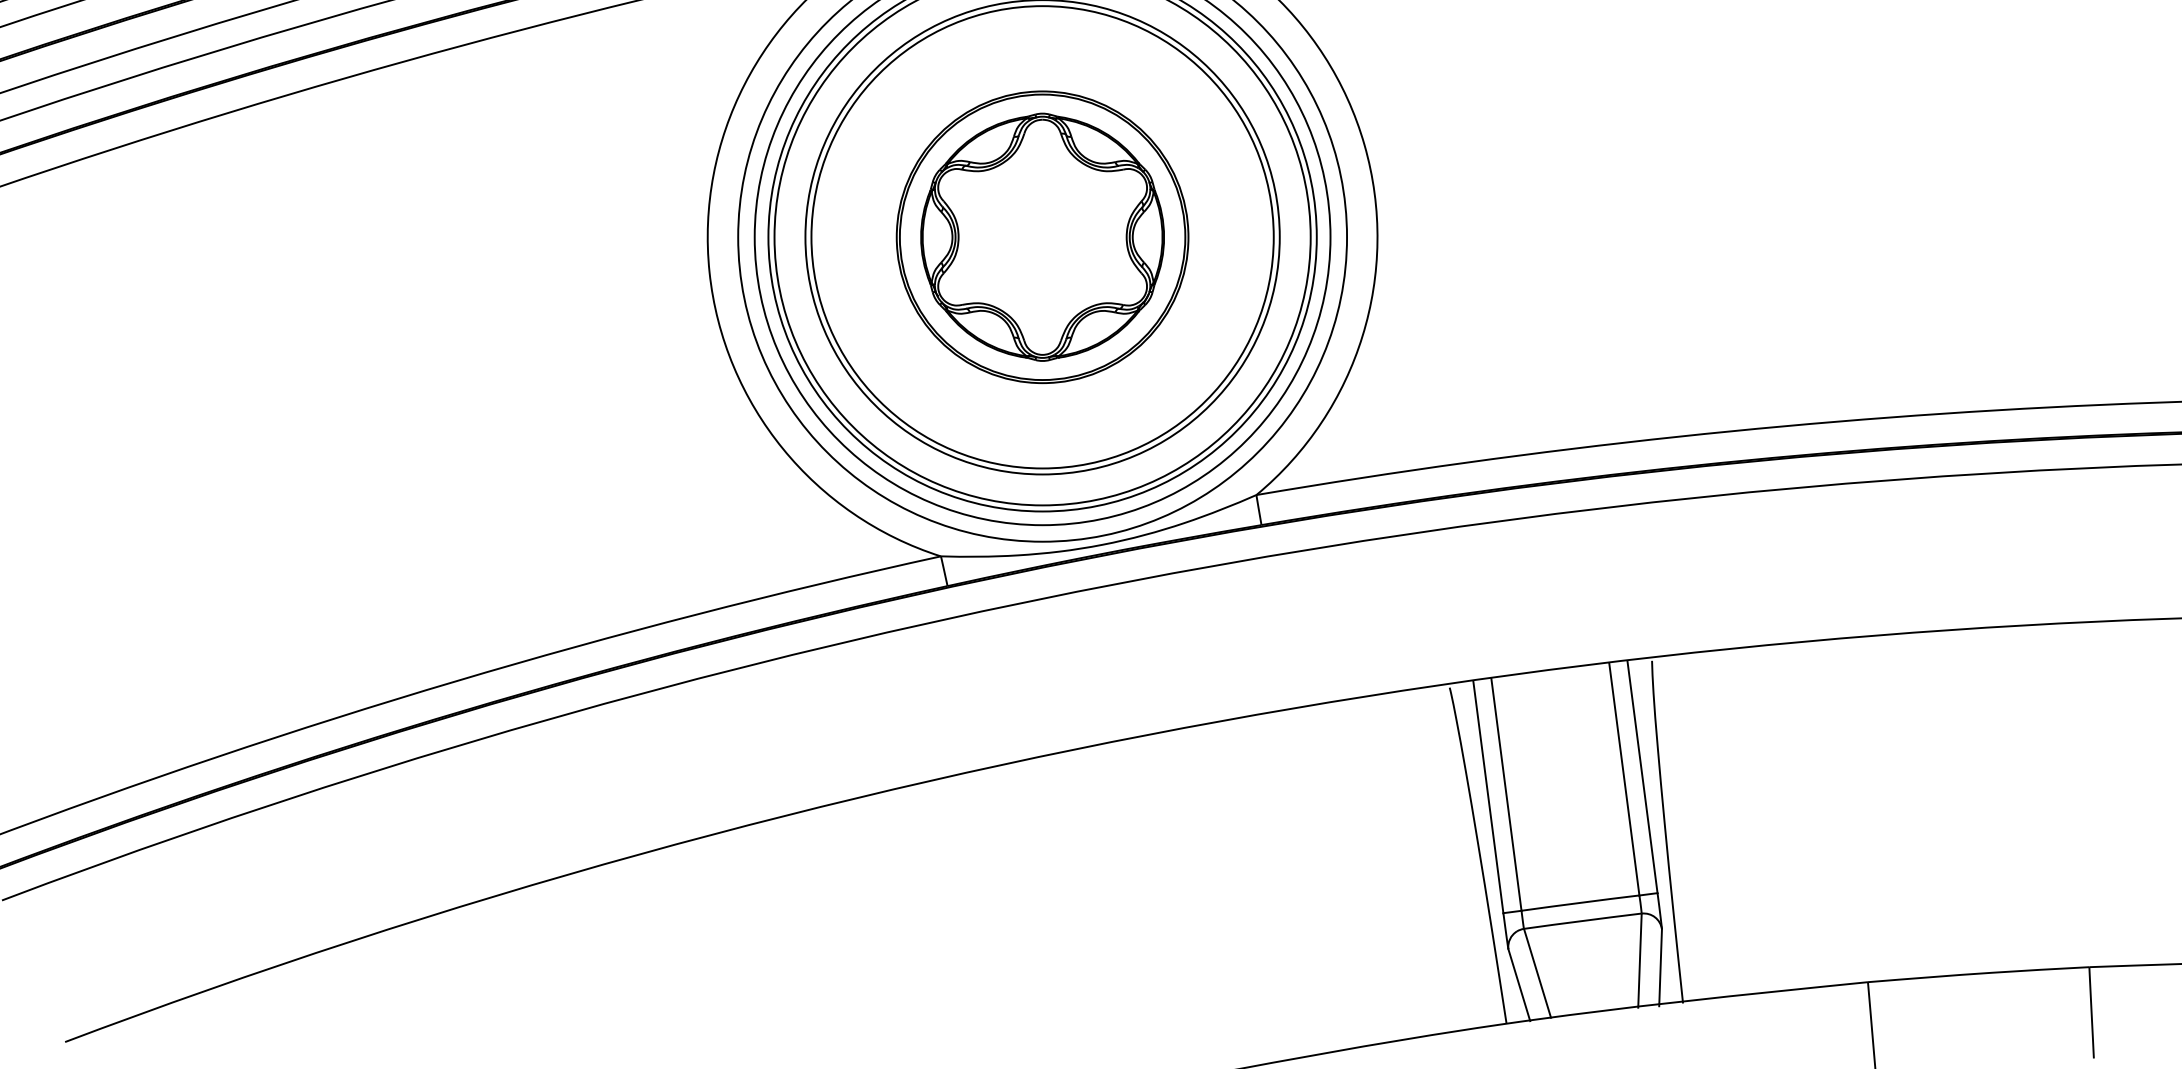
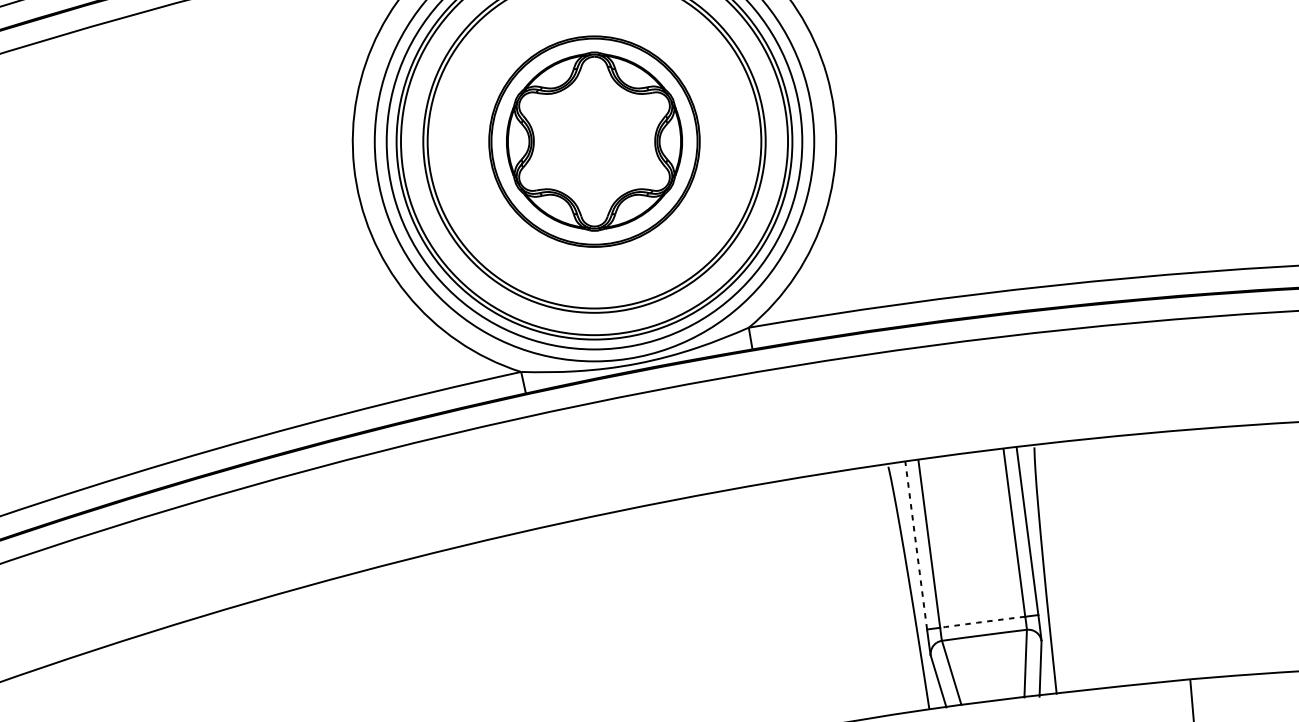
line: (1488, 796) -> (916, 545), solid -> dashed
arc: (1580, 902) -> (982, 621), solid -> dashed

